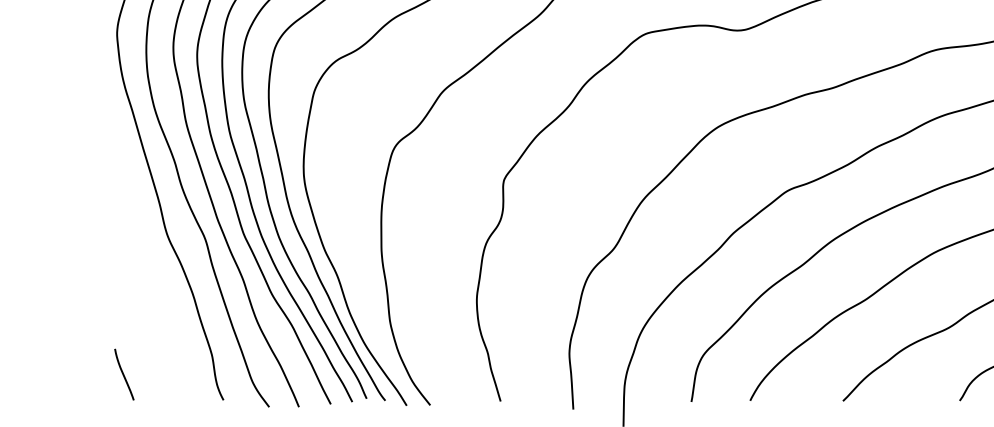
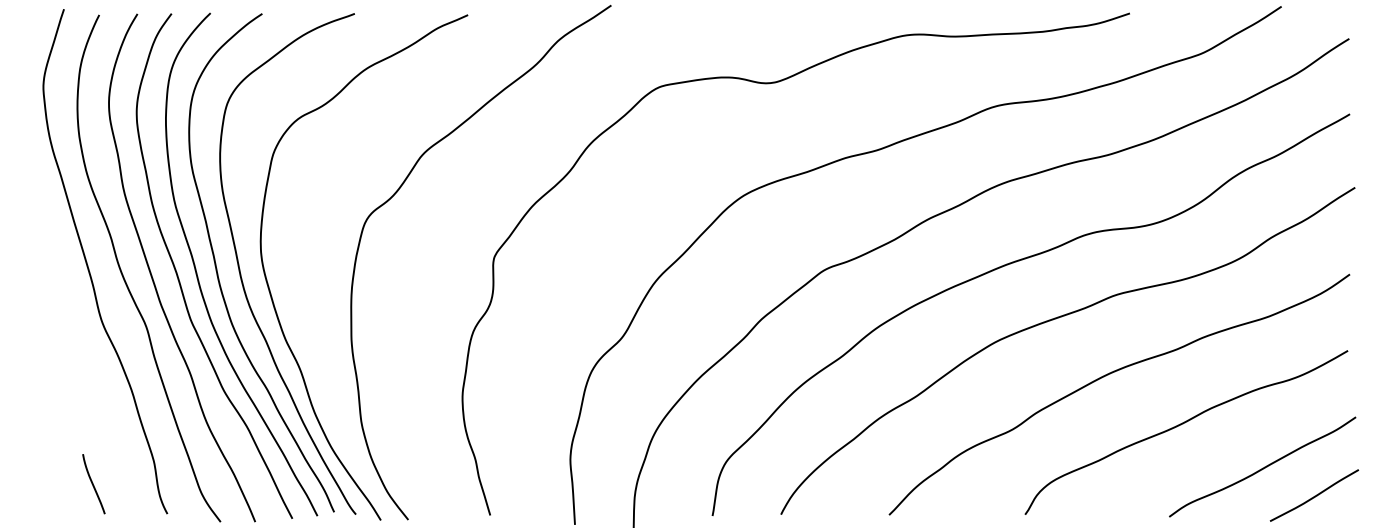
curve: (124, 374) -> (93, 484), moved

